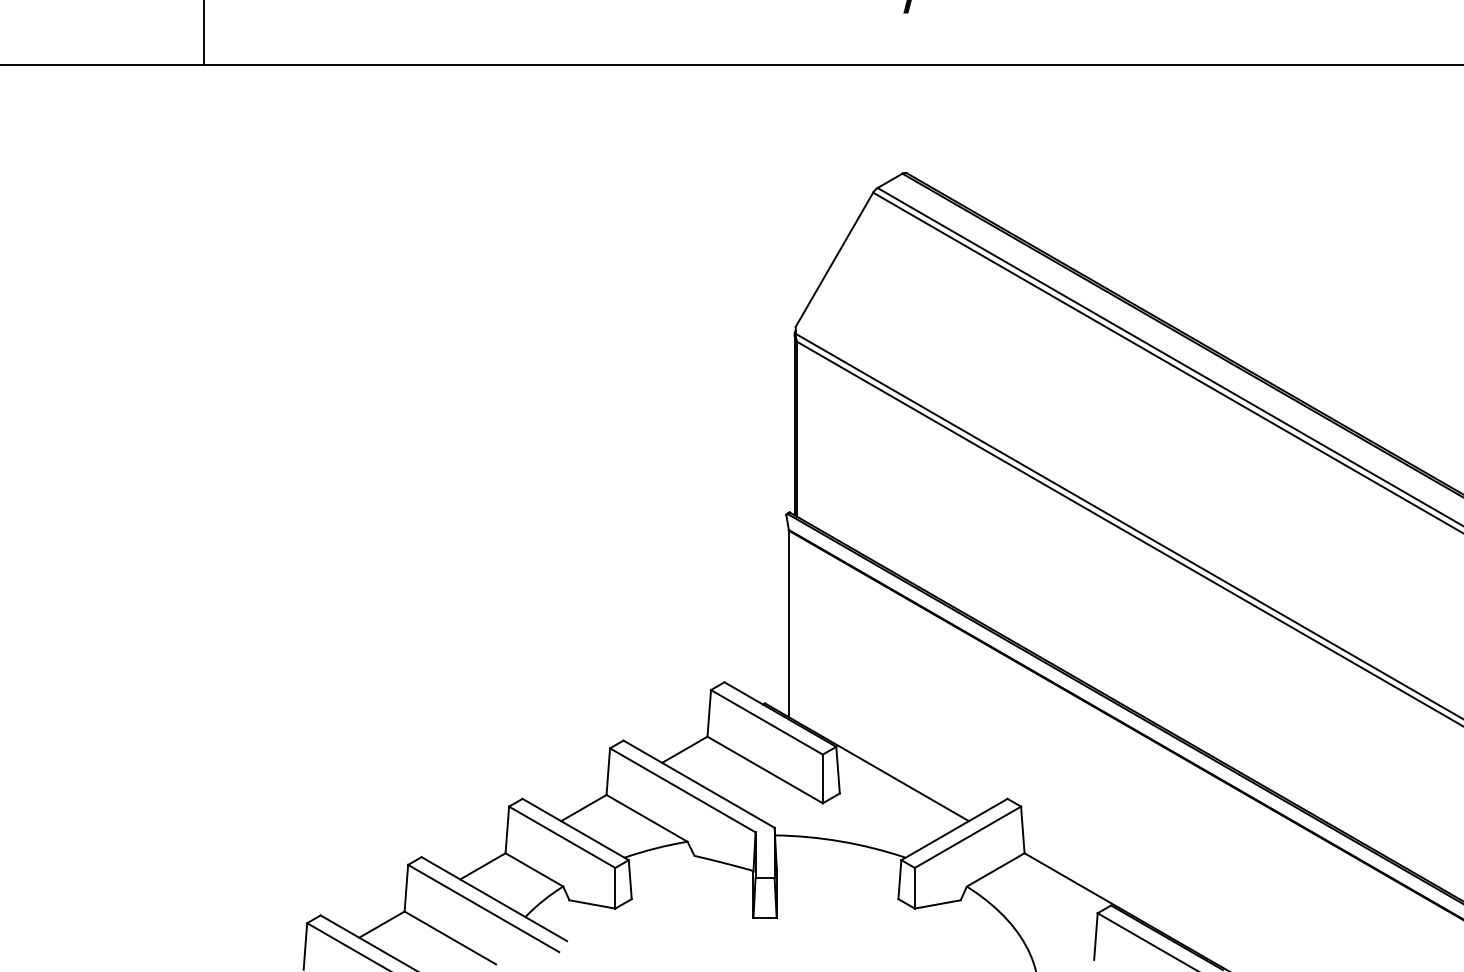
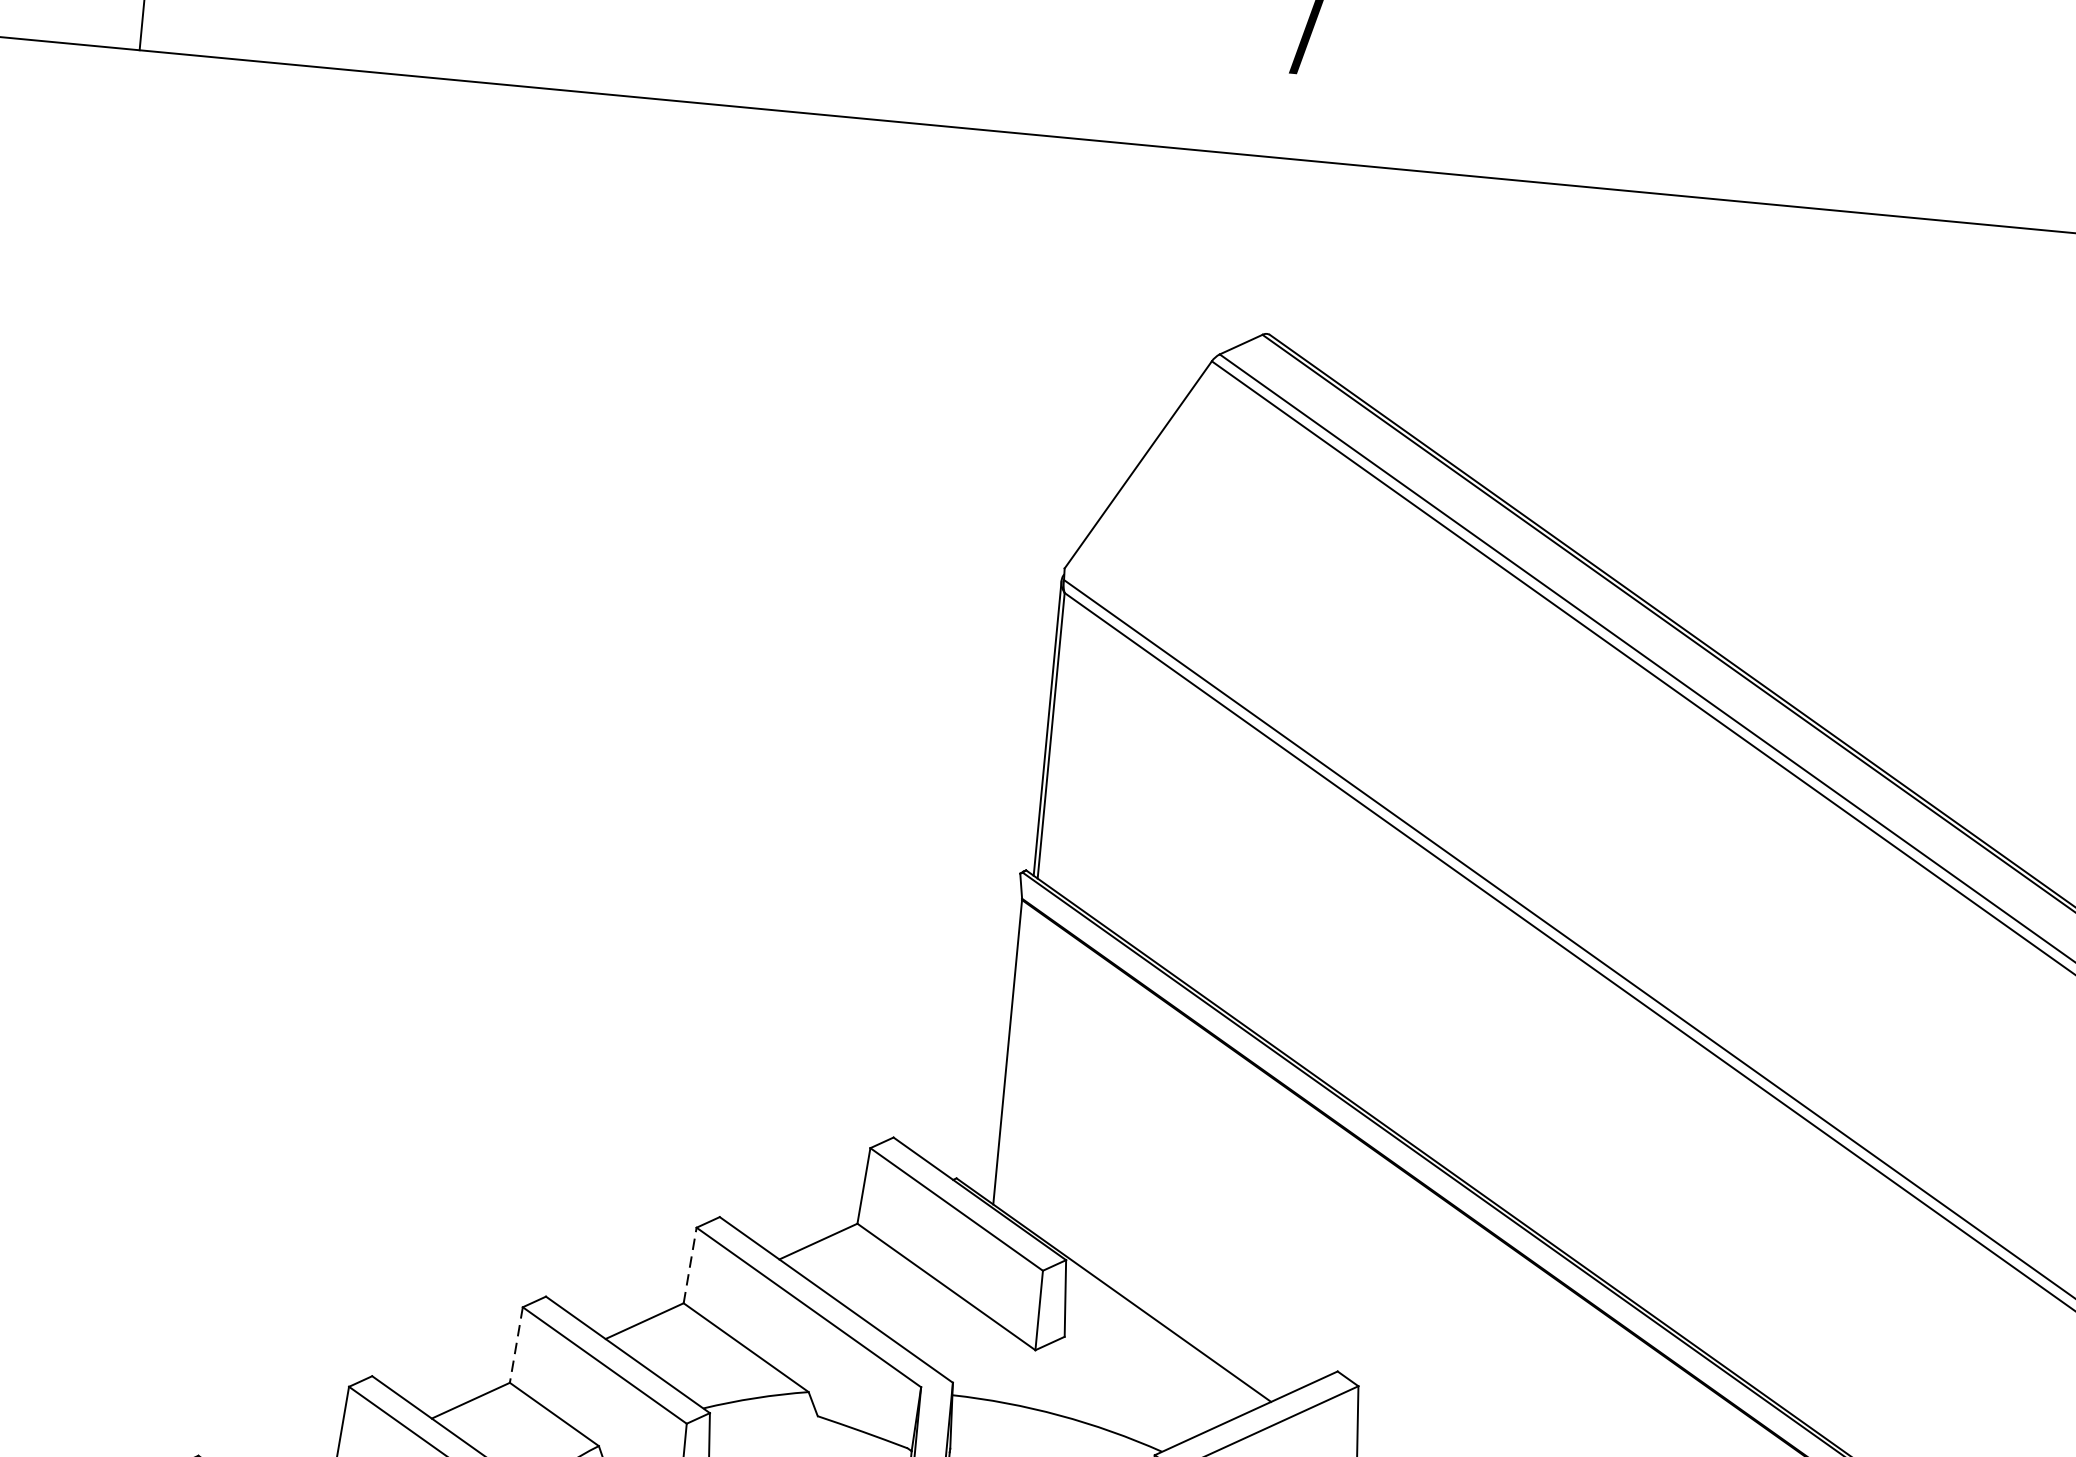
line: (608, 771) -> (690, 1265), solid -> dashed
line: (507, 830) -> (516, 1345), solid -> dashed

